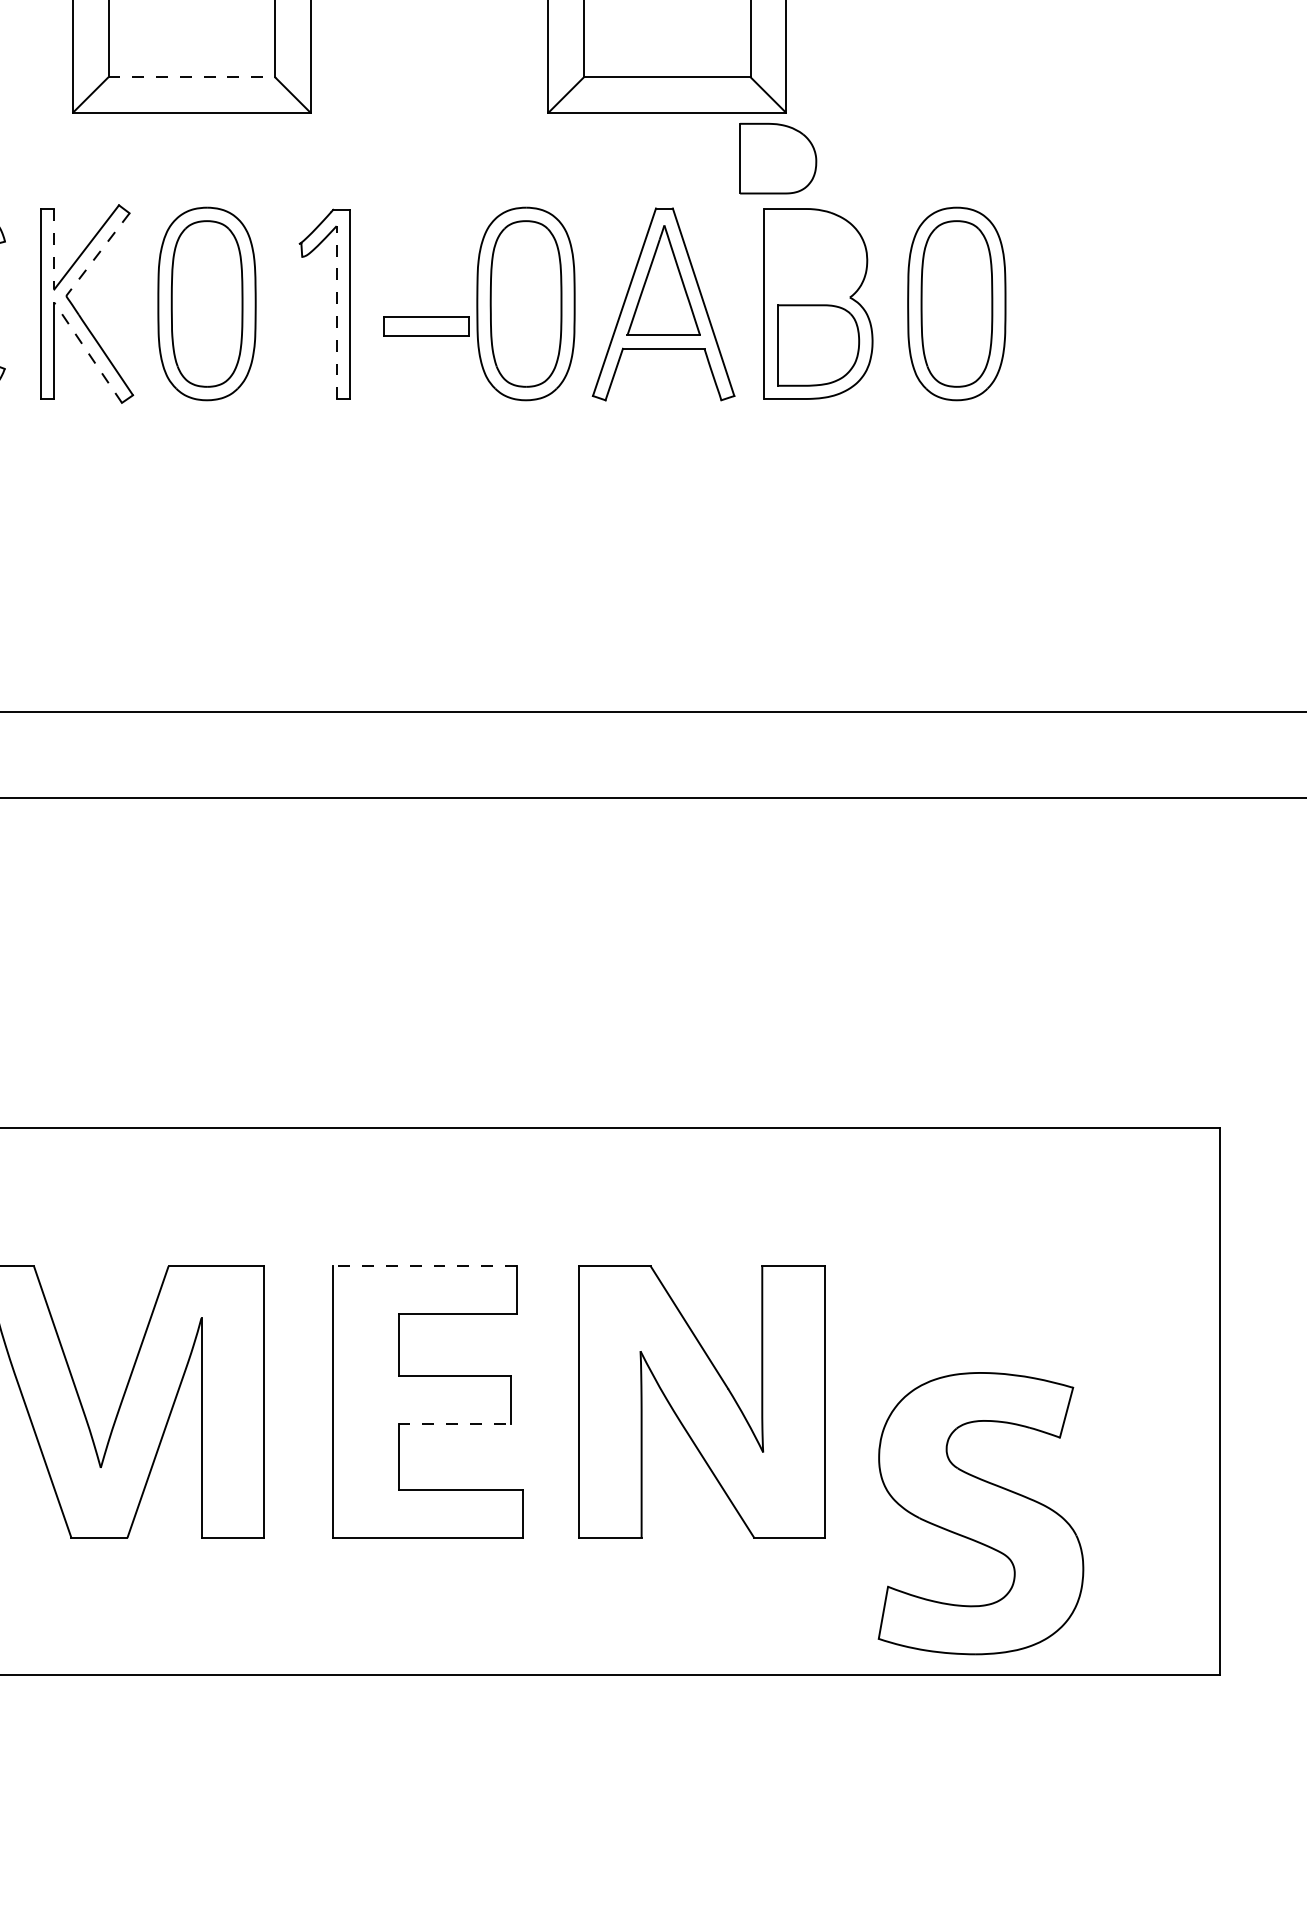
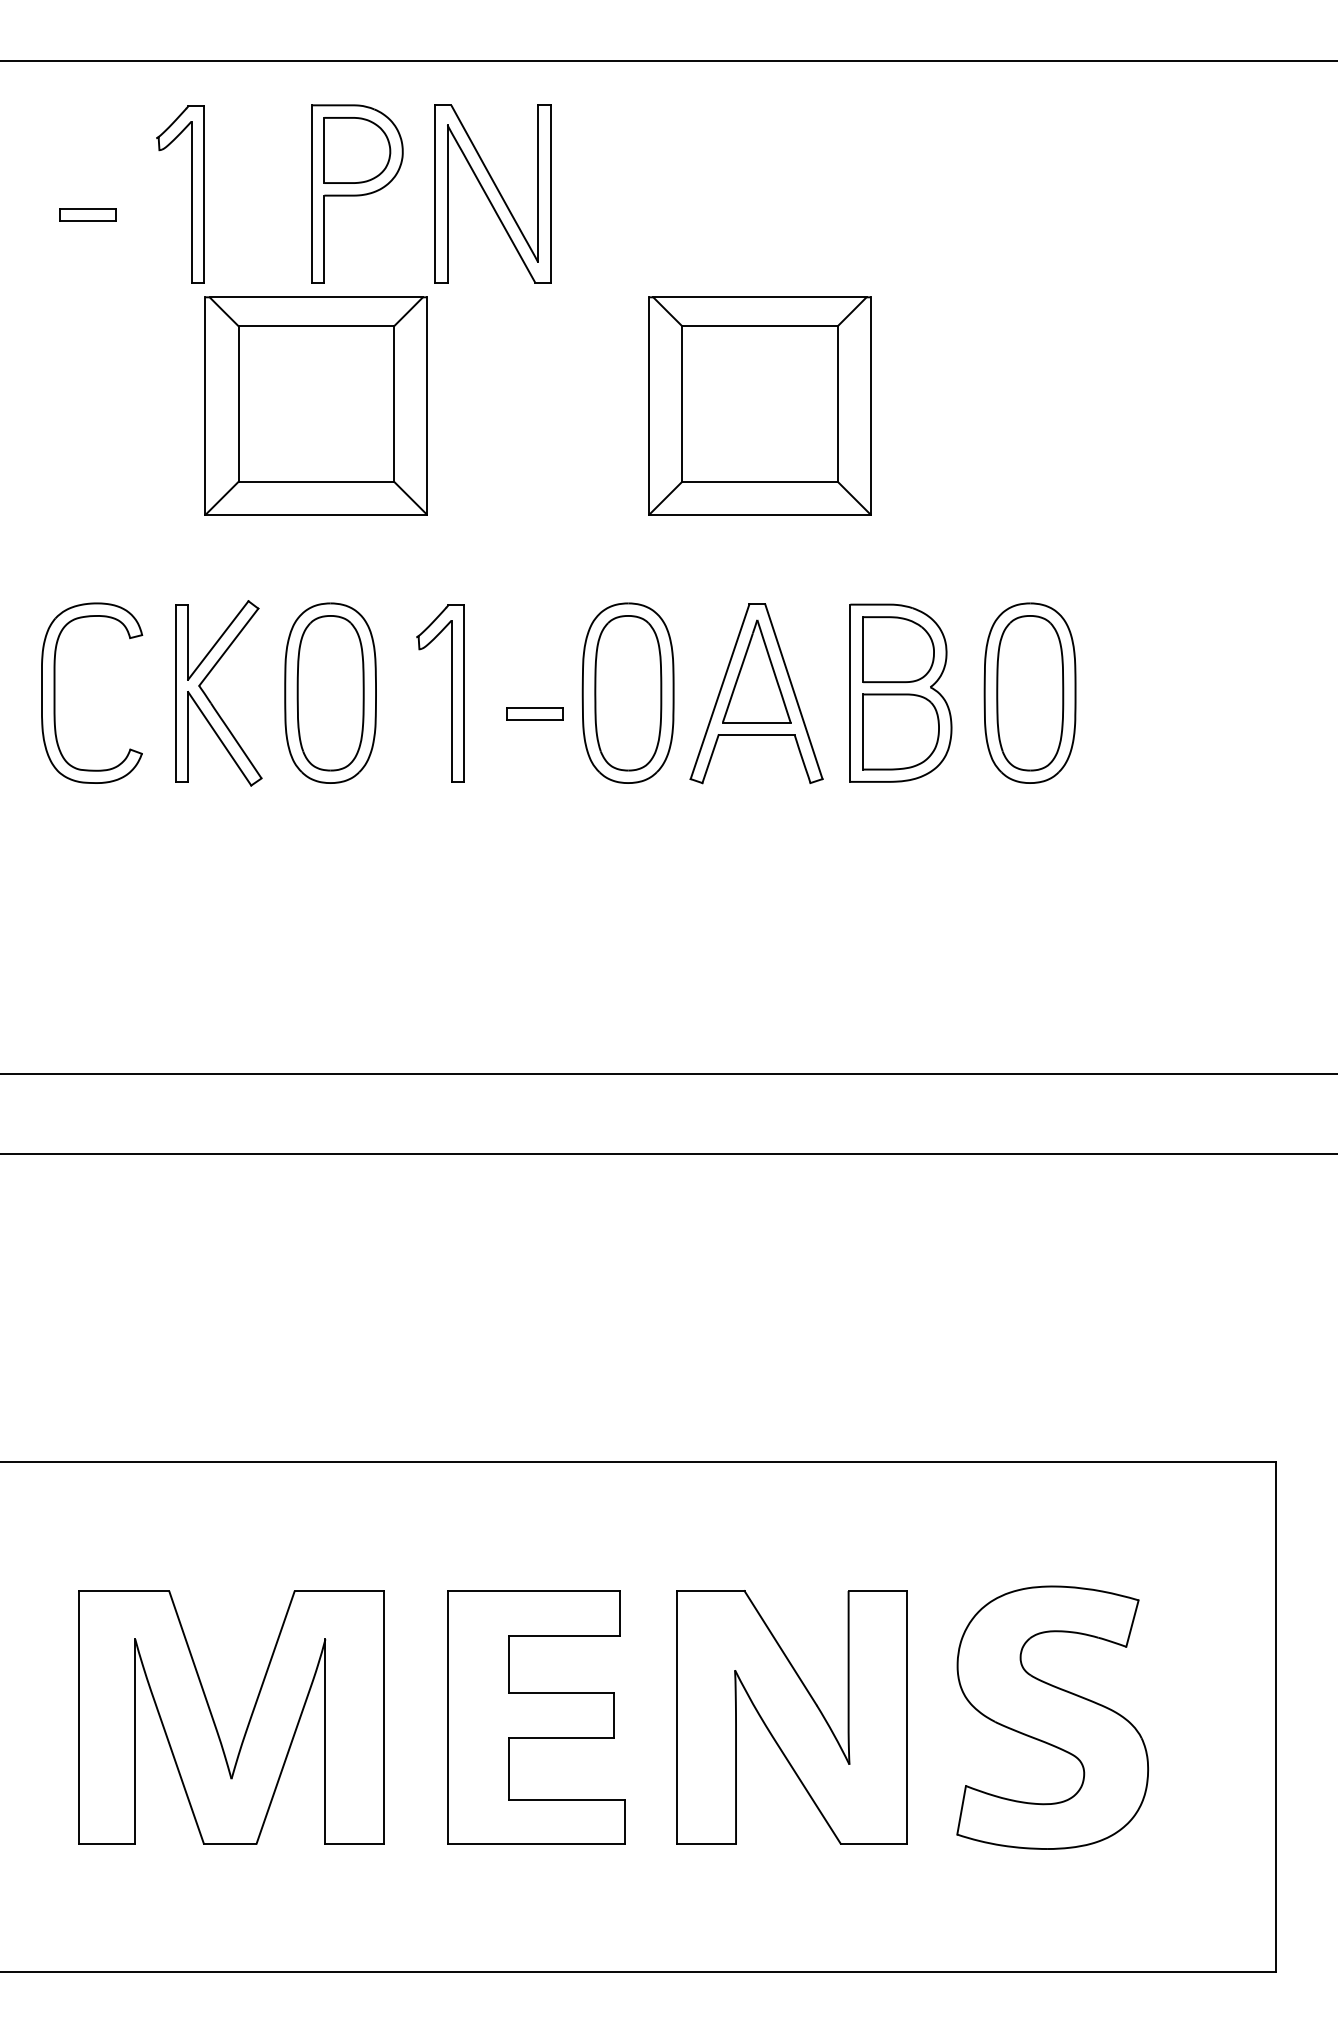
line: (191, 77) -> (316, 481), dashed -> solid
part: (778, 158) -> (898, 649), moved
line: (54, 249) -> (188, 642), dashed -> solid
line: (97, 254) -> (228, 647), dashed -> solid
line: (336, 312) -> (451, 701), dashed -> solid
part: (425, 325) -> (534, 713), size x0.71
line: (87, 352) -> (219, 738), dashed -> solid
line: (424, 1266) -> (533, 1591), dashed -> solid
line: (455, 1424) -> (562, 1738), dashed -> solid
part: (980, 1513) -> (1052, 1717), moved

